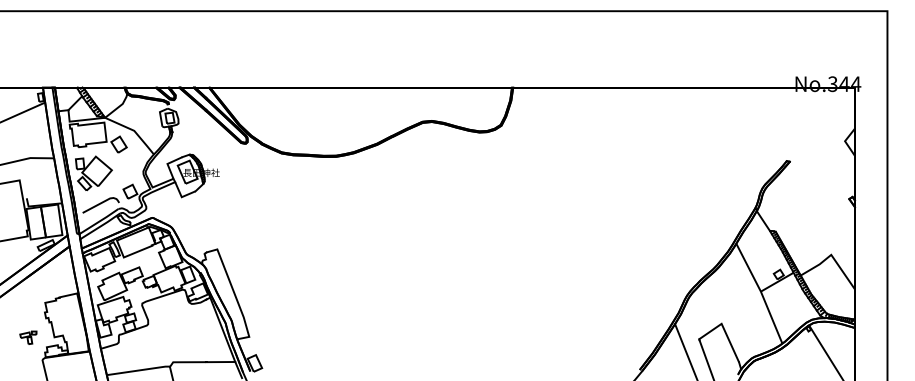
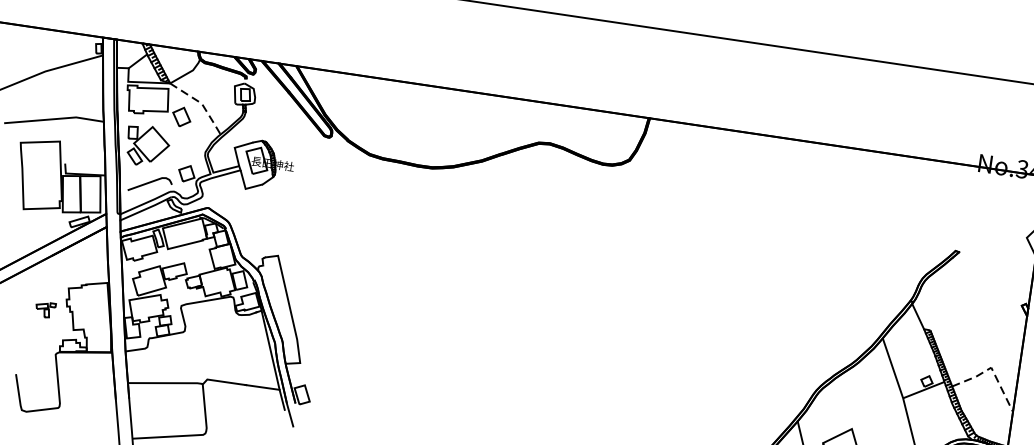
line: (134, 130) -> (202, 103), solid -> dashed
line: (831, 255) -> (991, 368), solid -> dashed
part: (28, 337) -> (45, 309), moved

